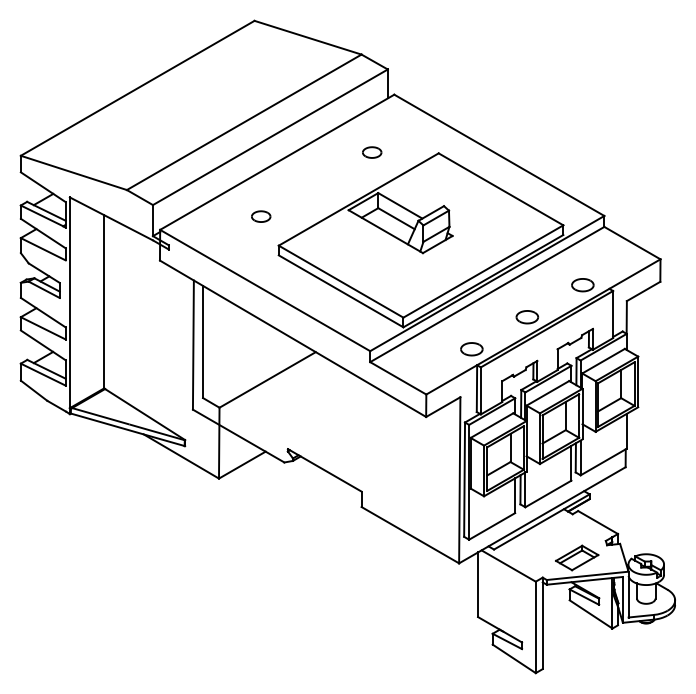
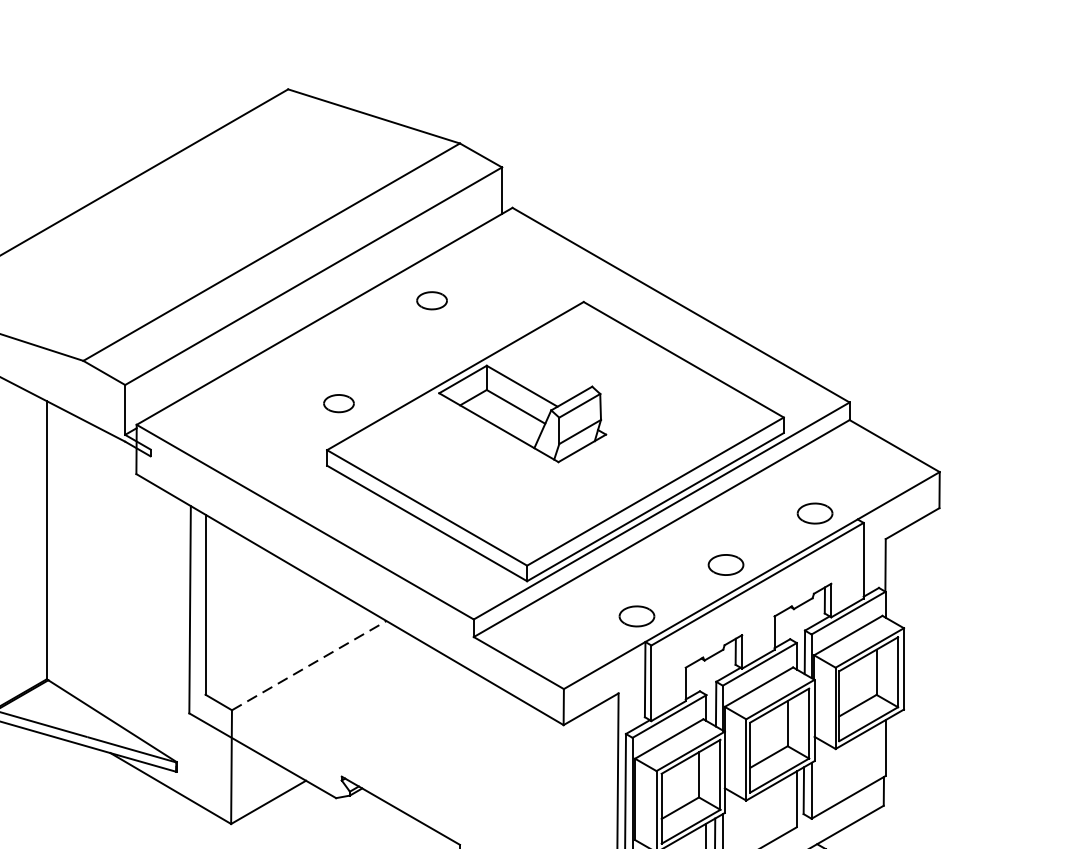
part: (372, 152) -> (432, 300), moved
part: (261, 216) -> (339, 403), moved
line: (267, 379) -> (308, 664), solid -> dashed

